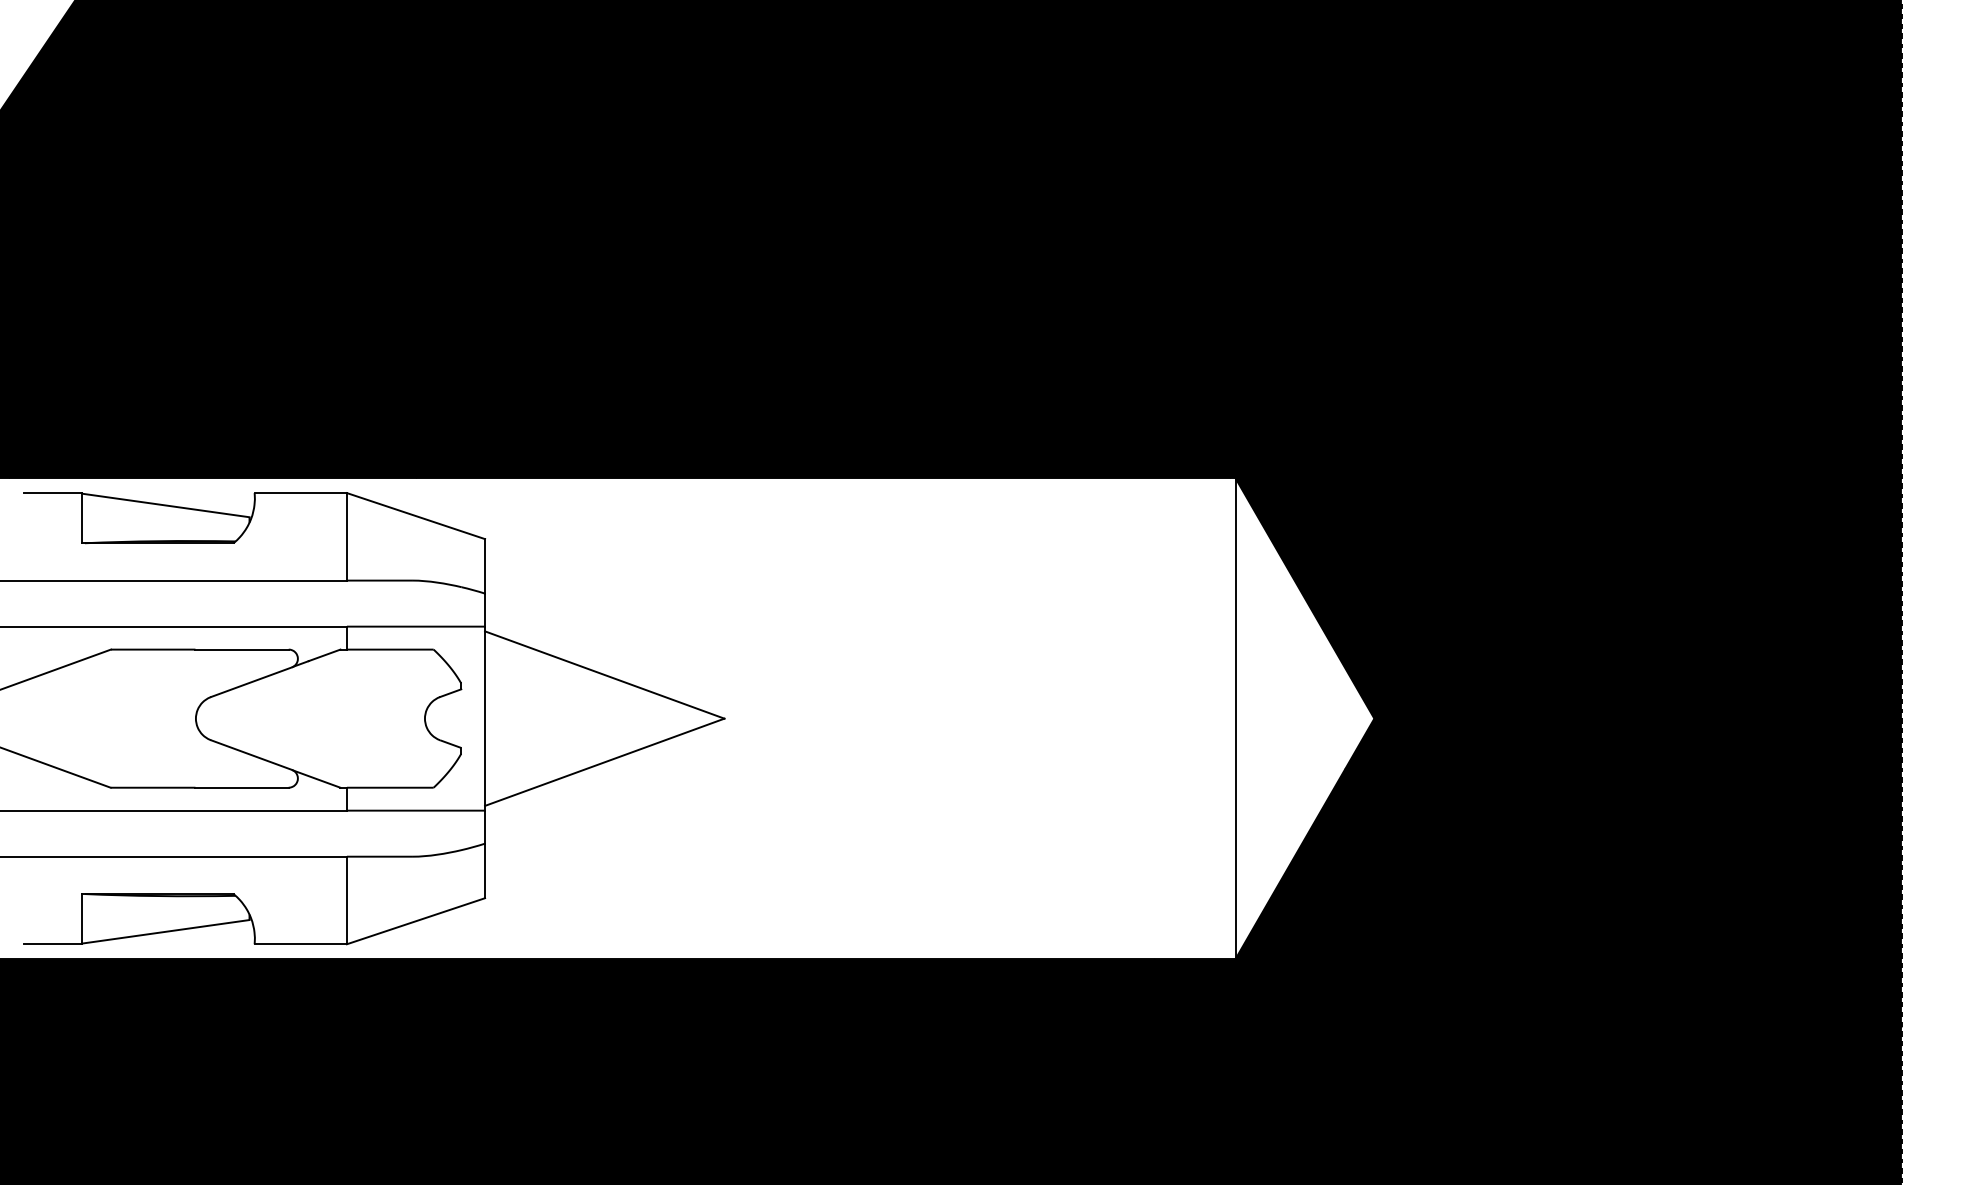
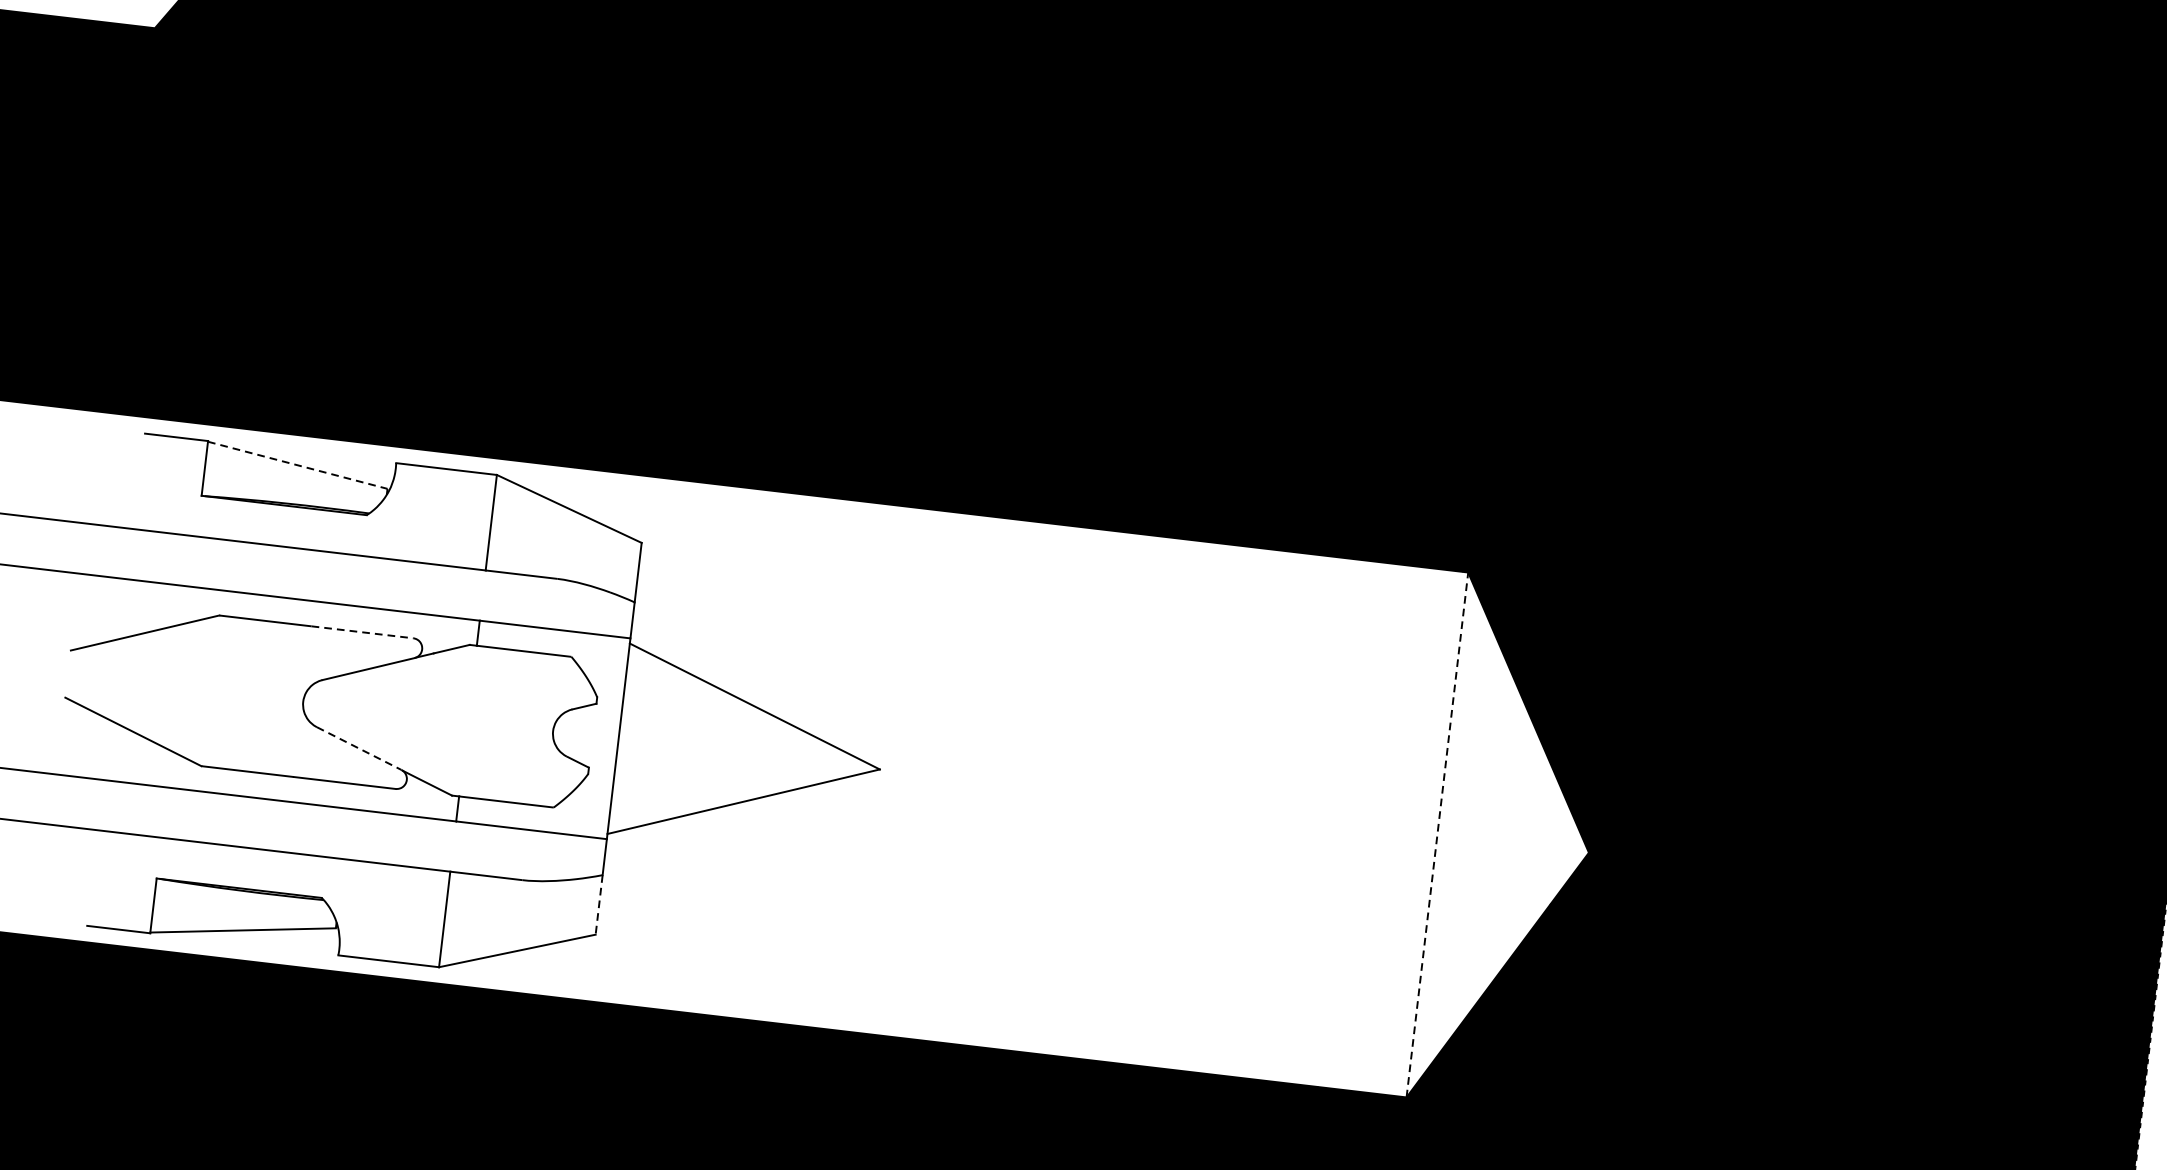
line: (166, 505) -> (298, 465), solid -> dashed
line: (242, 649) -> (362, 632), solid -> dashed
line: (1235, 718) -> (1437, 834), solid -> dashed
line: (251, 755) -> (359, 749), solid -> dashed
line: (485, 871) -> (599, 905), solid -> dashed

